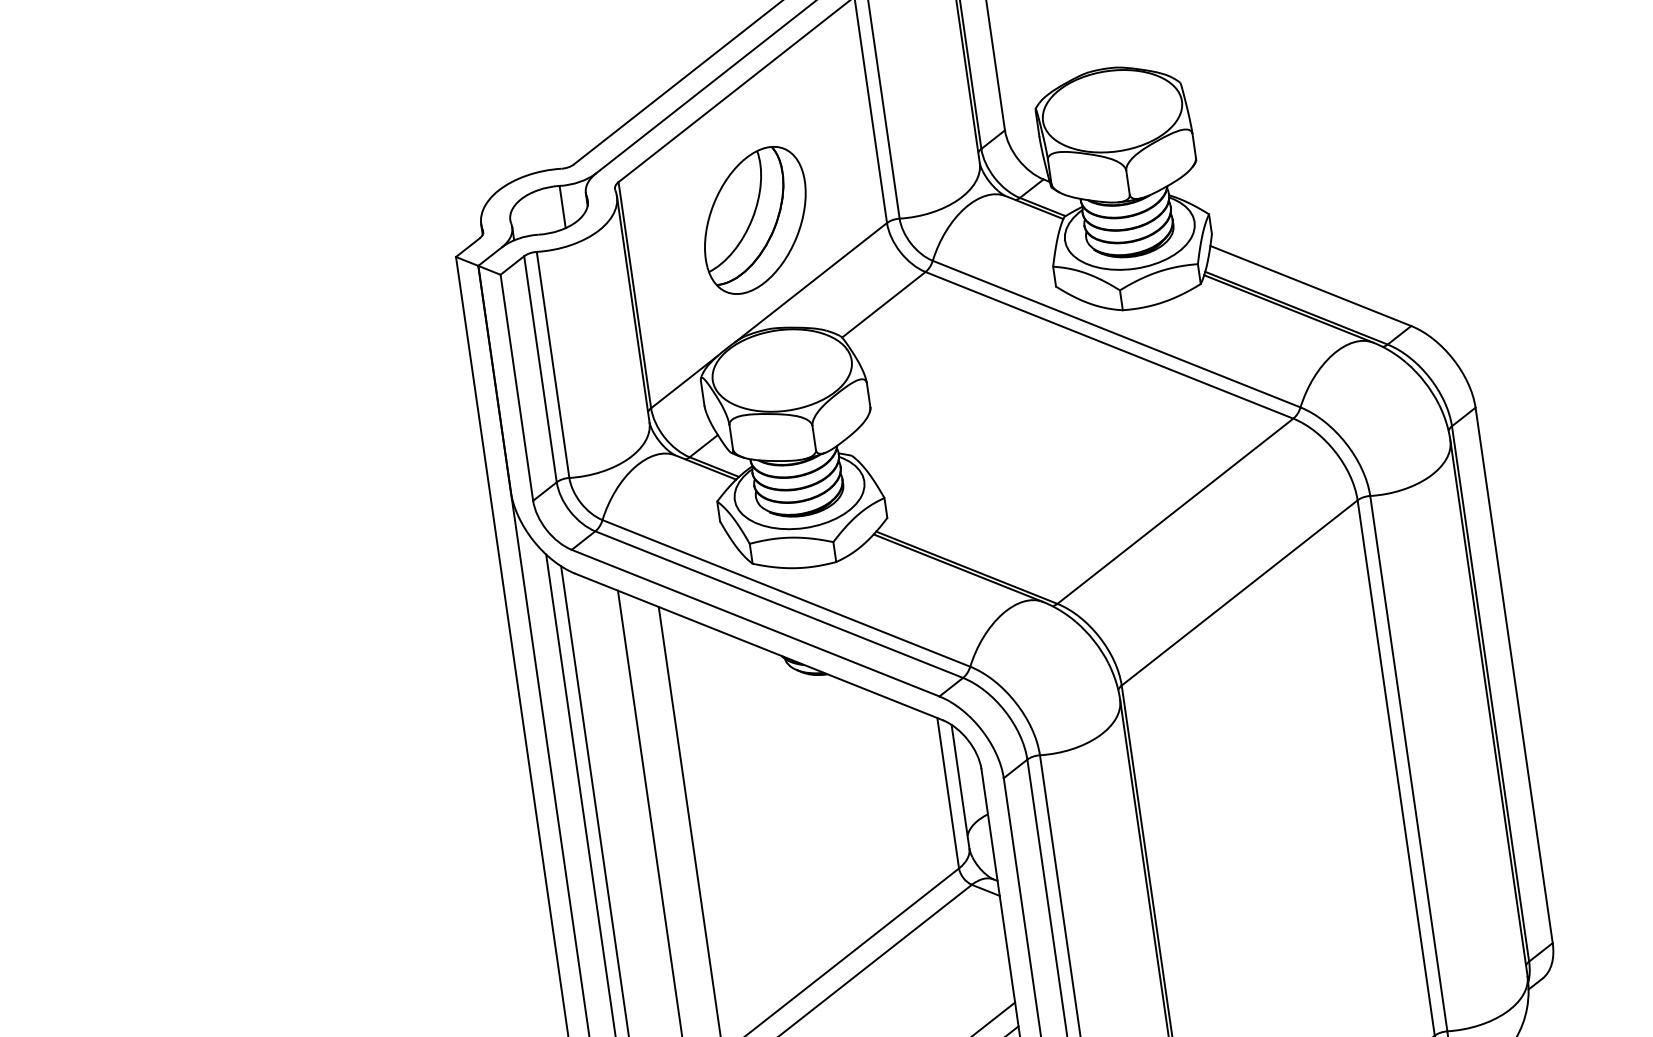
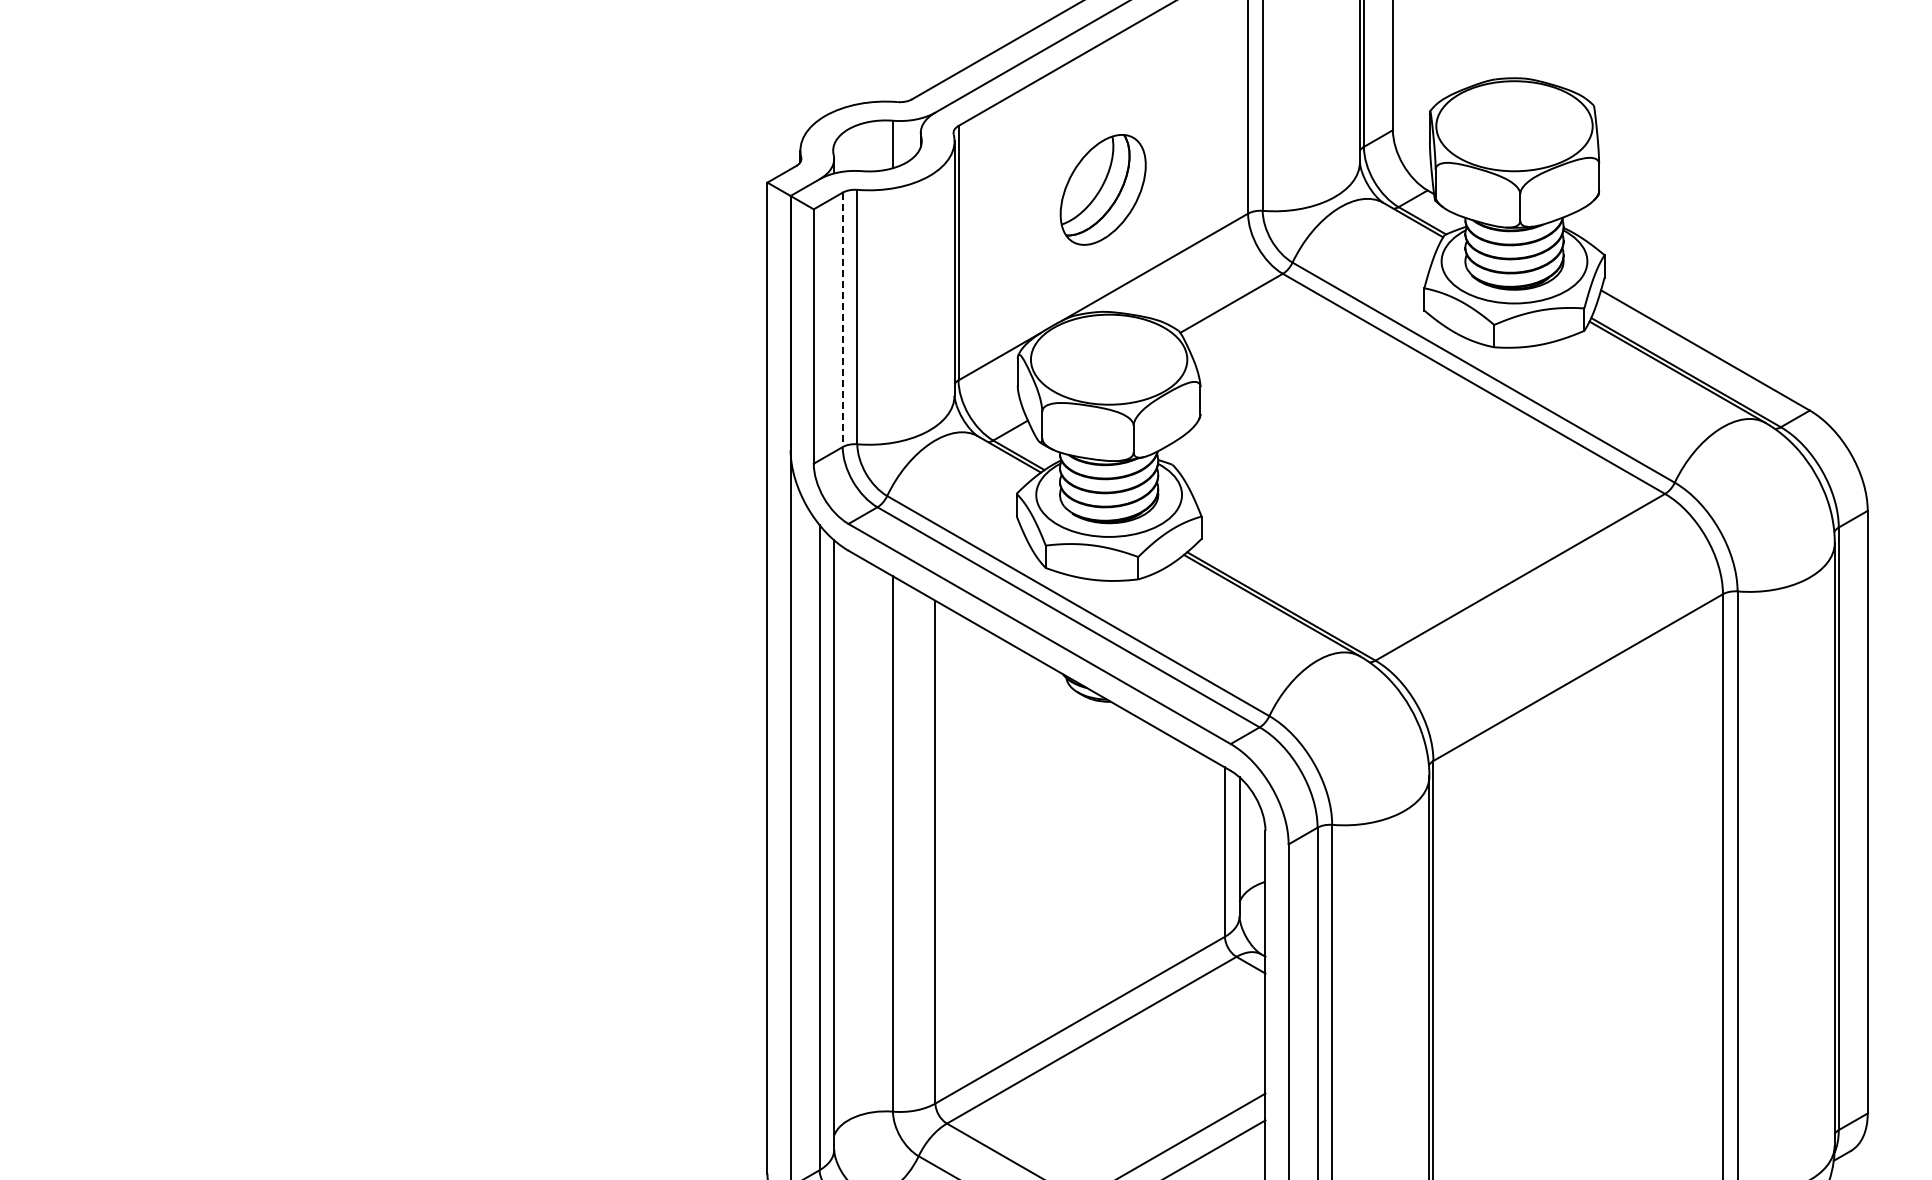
part: (754, 220) -> (1102, 189), size x0.7
line: (540, 369) -> (842, 320), solid -> dashed

